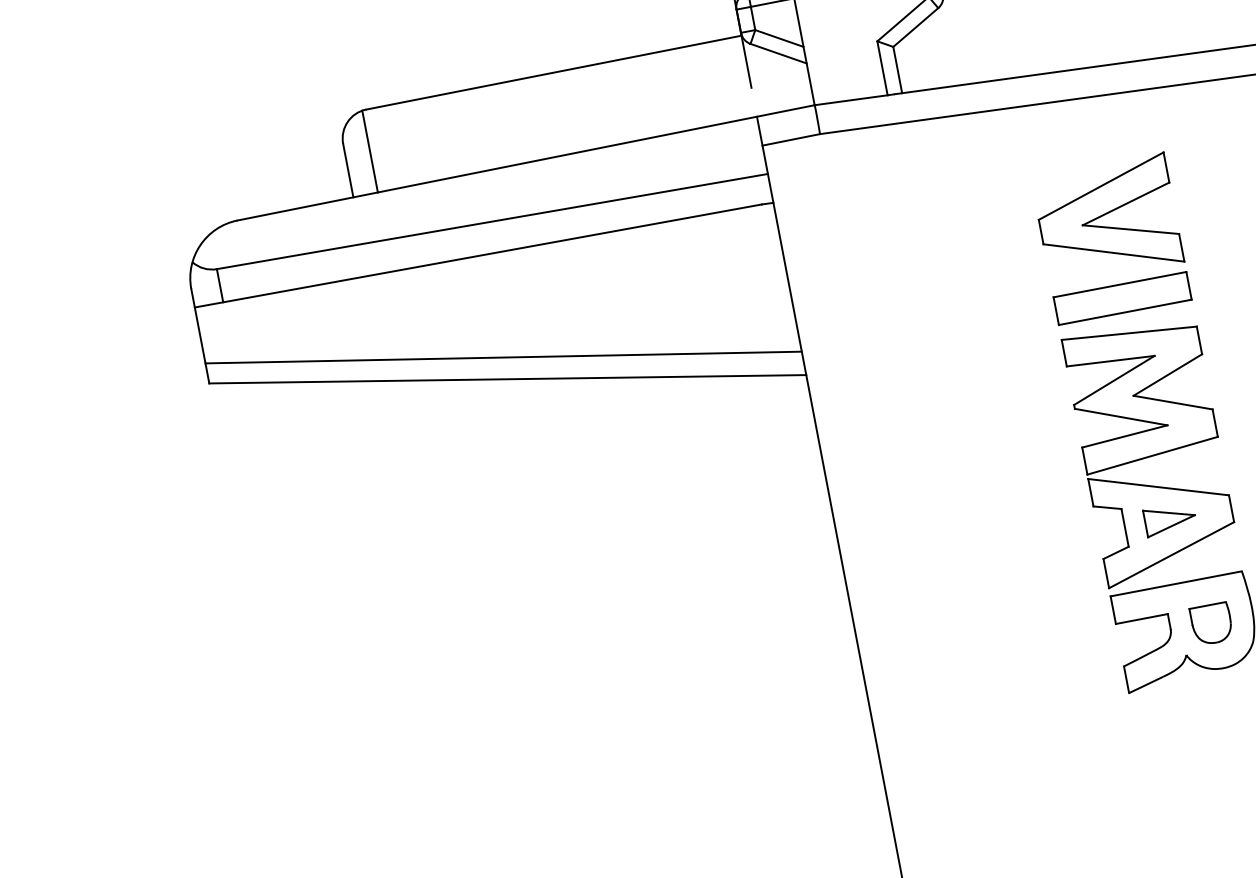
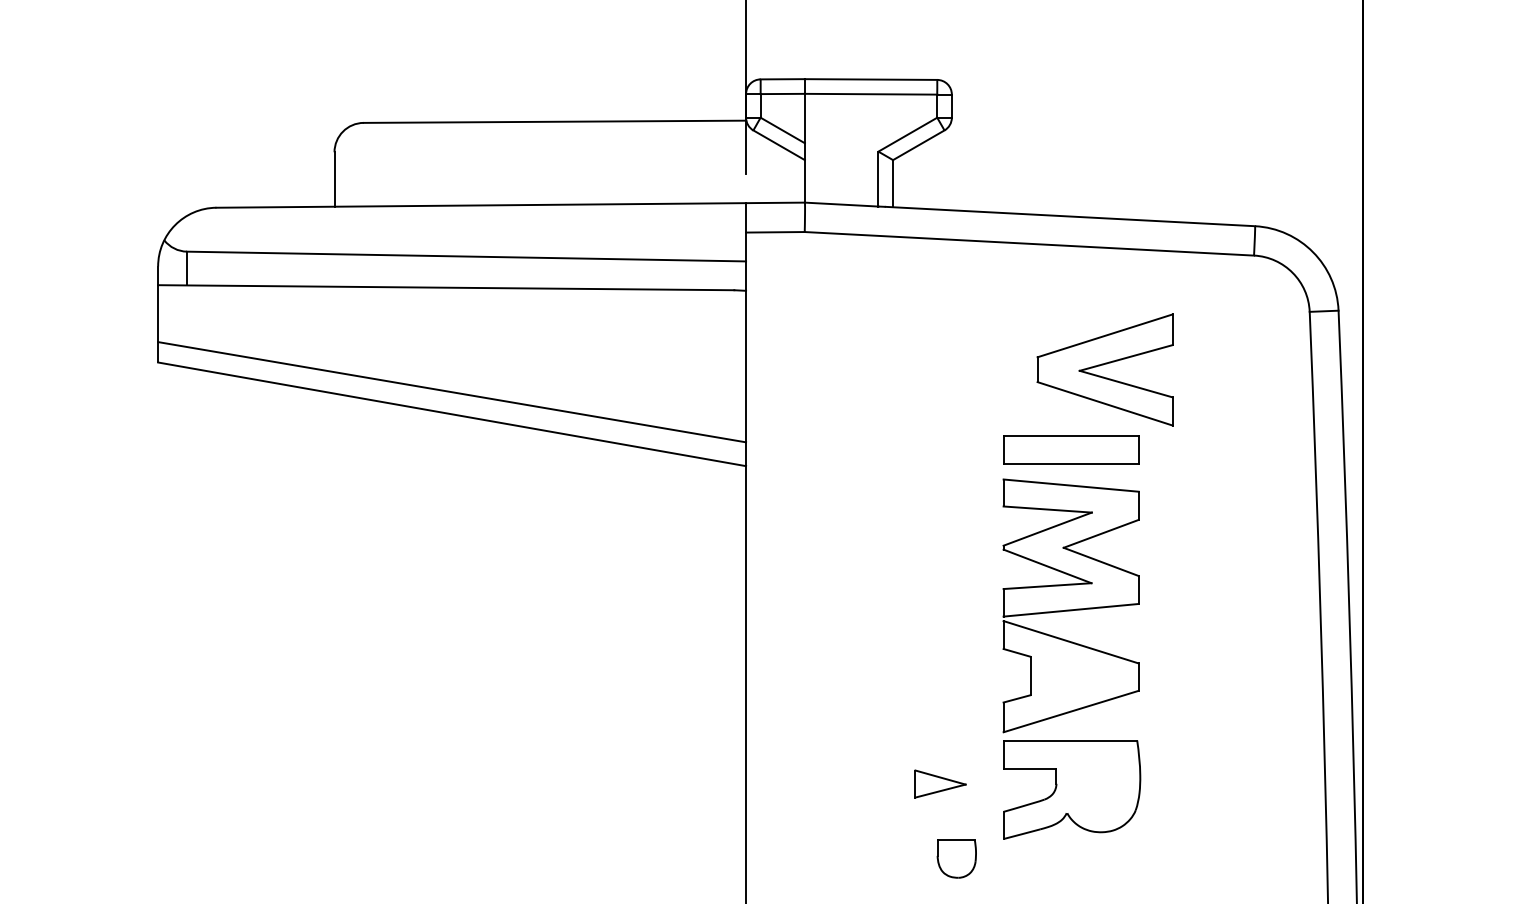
line: (370, 151) -> (359, 164), removed
part: (1106, 219) -> (1104, 369), moved
part: (1170, 518) -> (940, 783), moved
part: (1211, 623) -> (956, 858), moved

